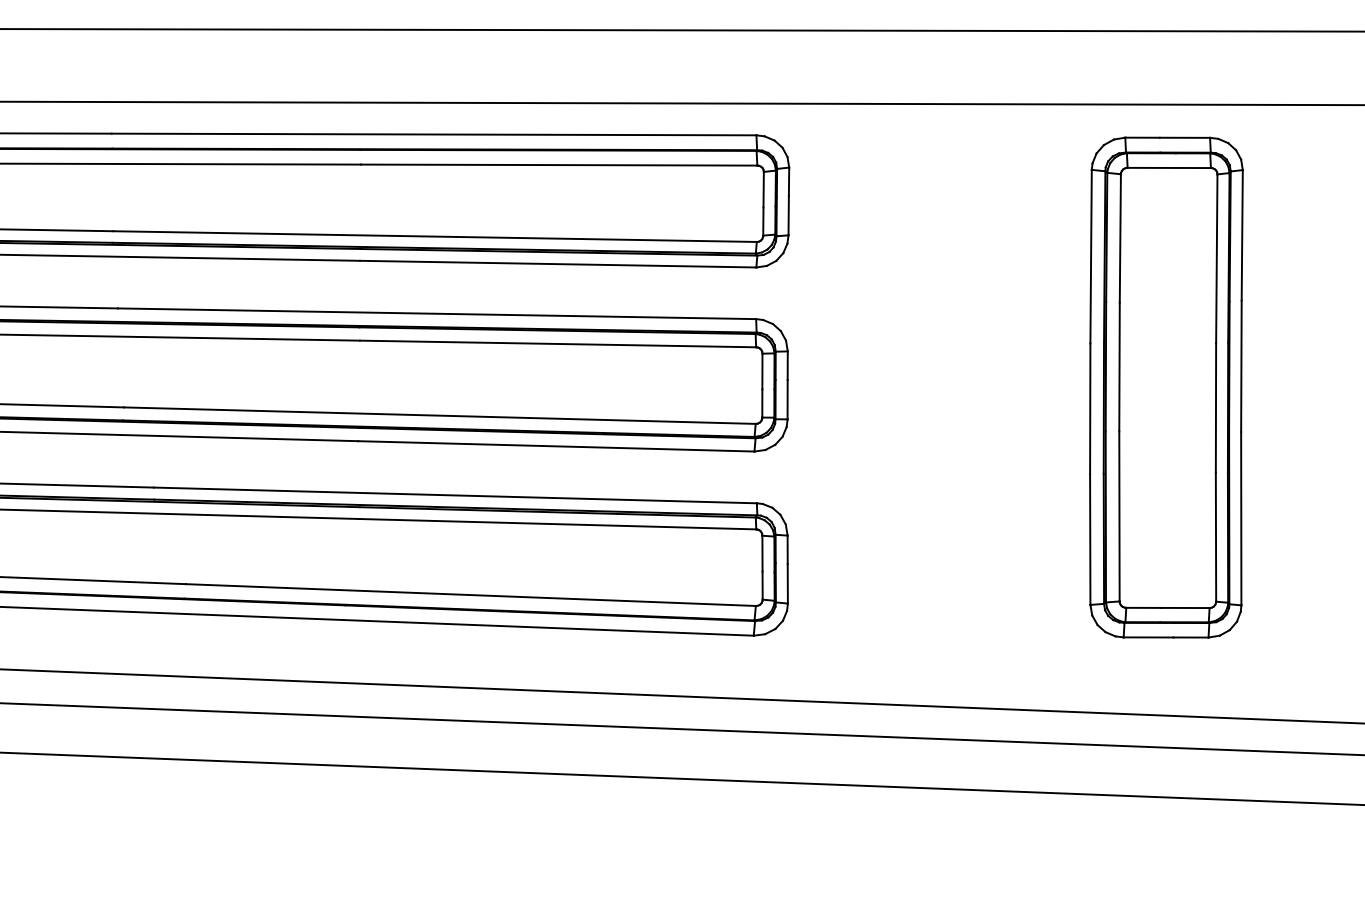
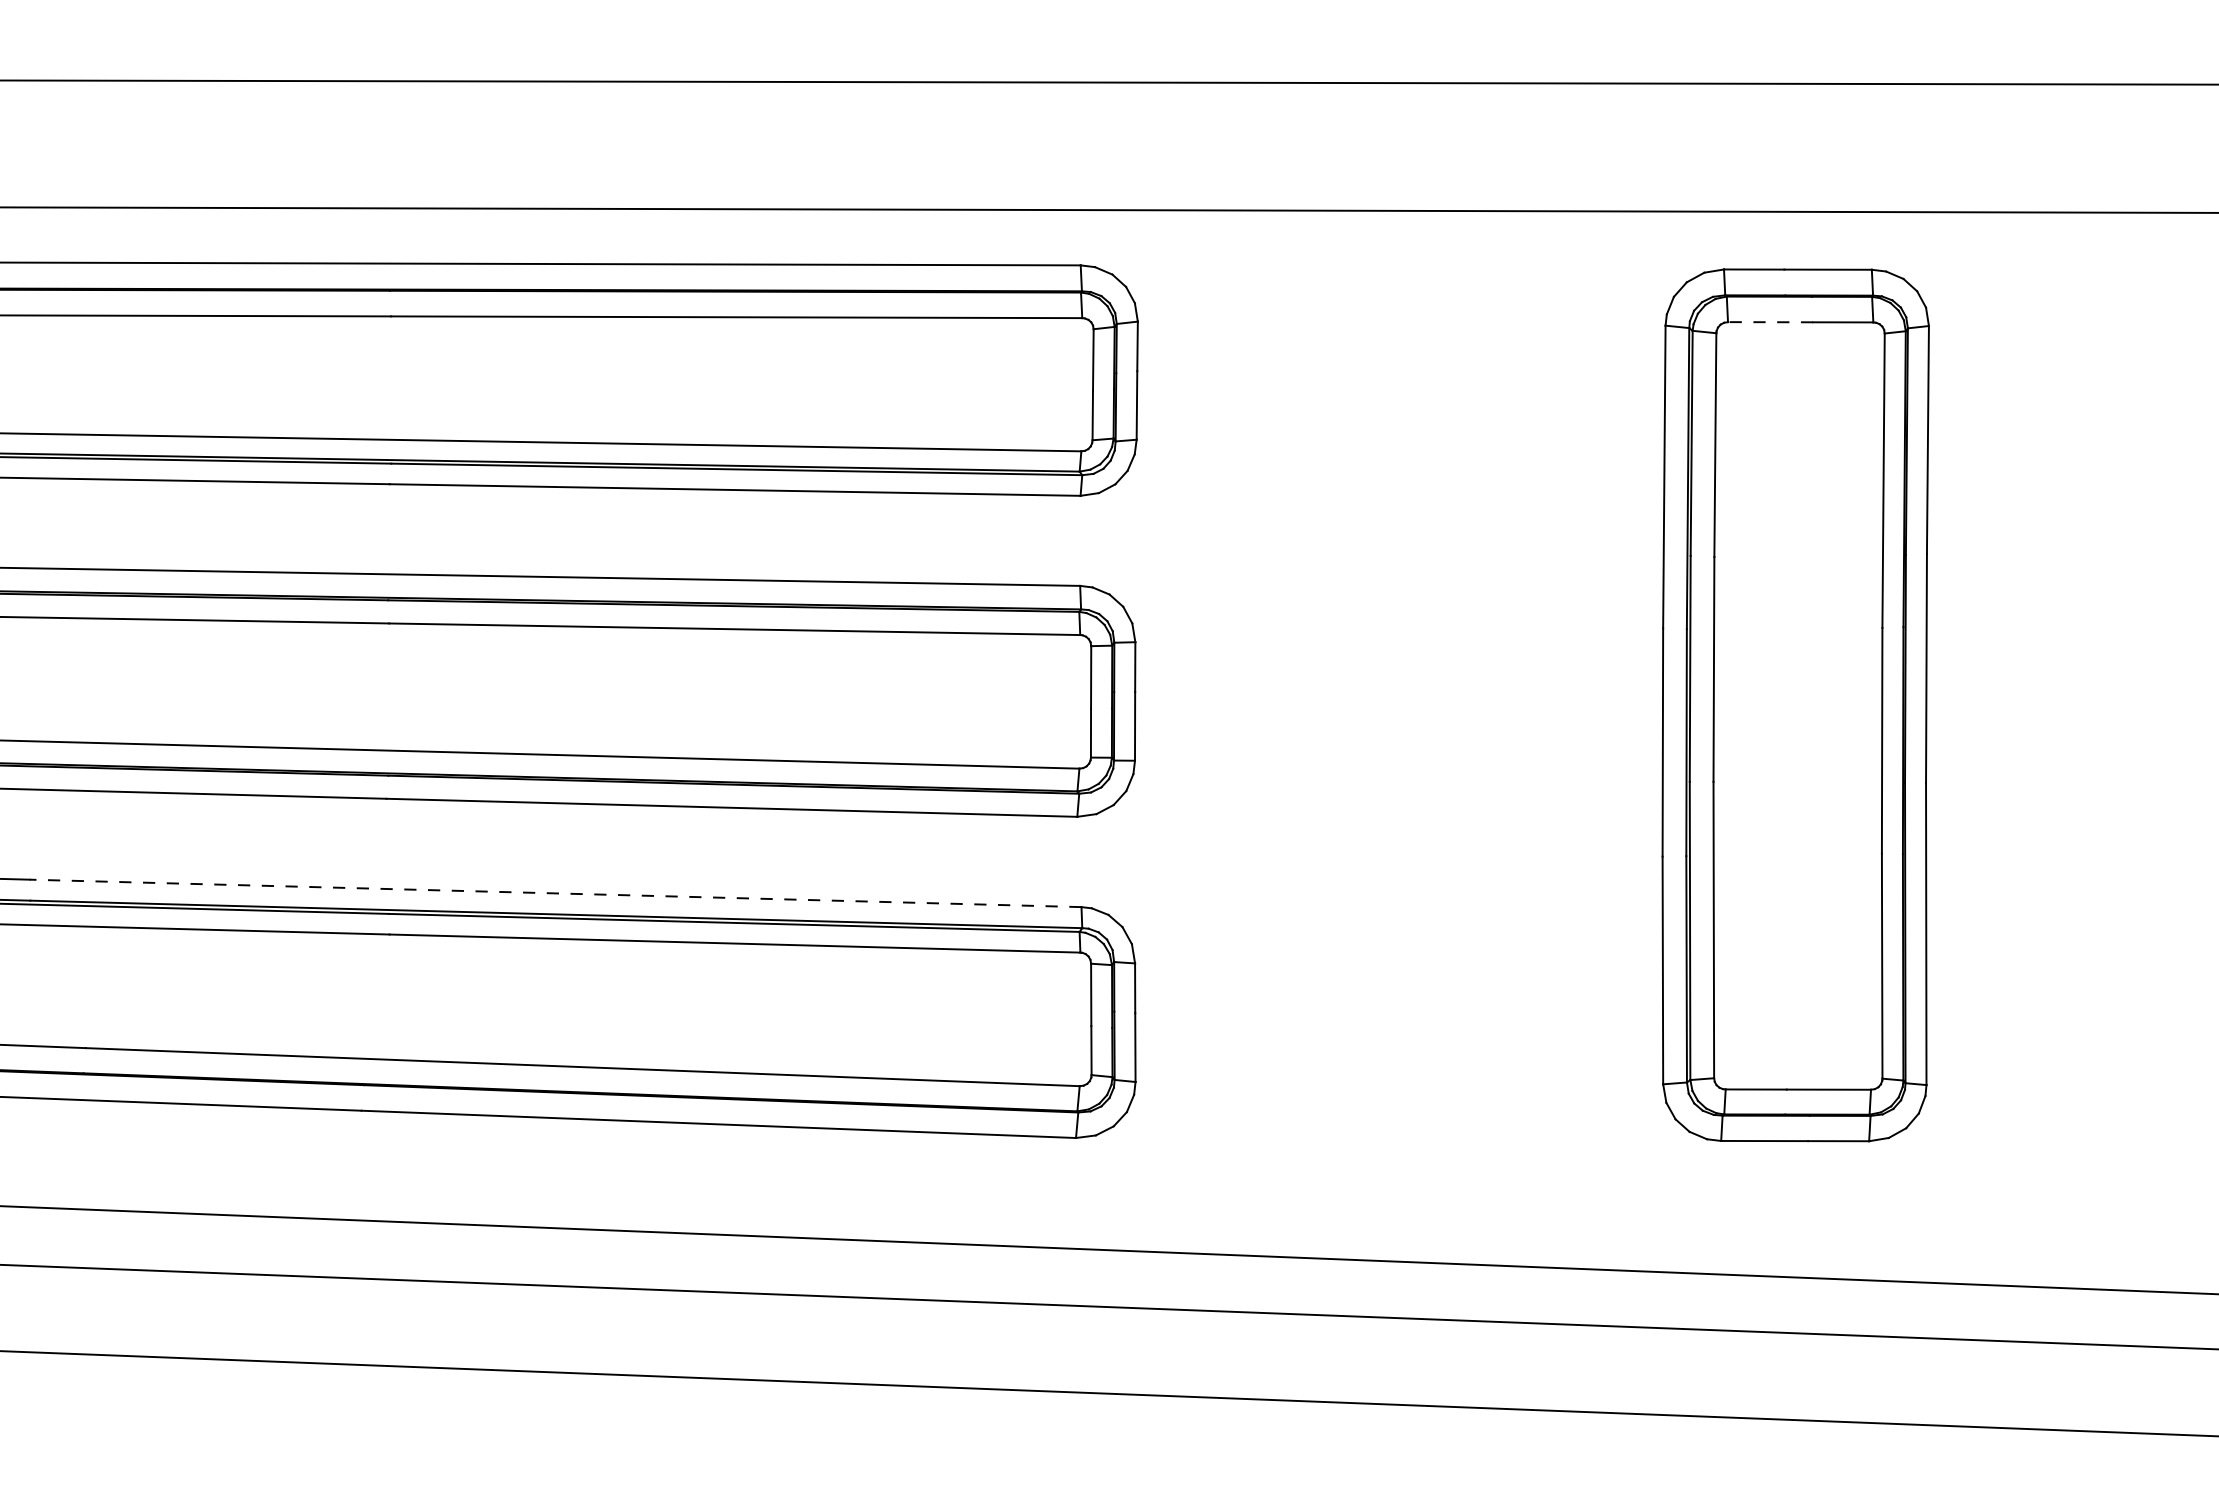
line: (1151, 167) -> (1769, 321), solid -> dashed
line: (455, 495) -> (555, 893), solid -> dashed

